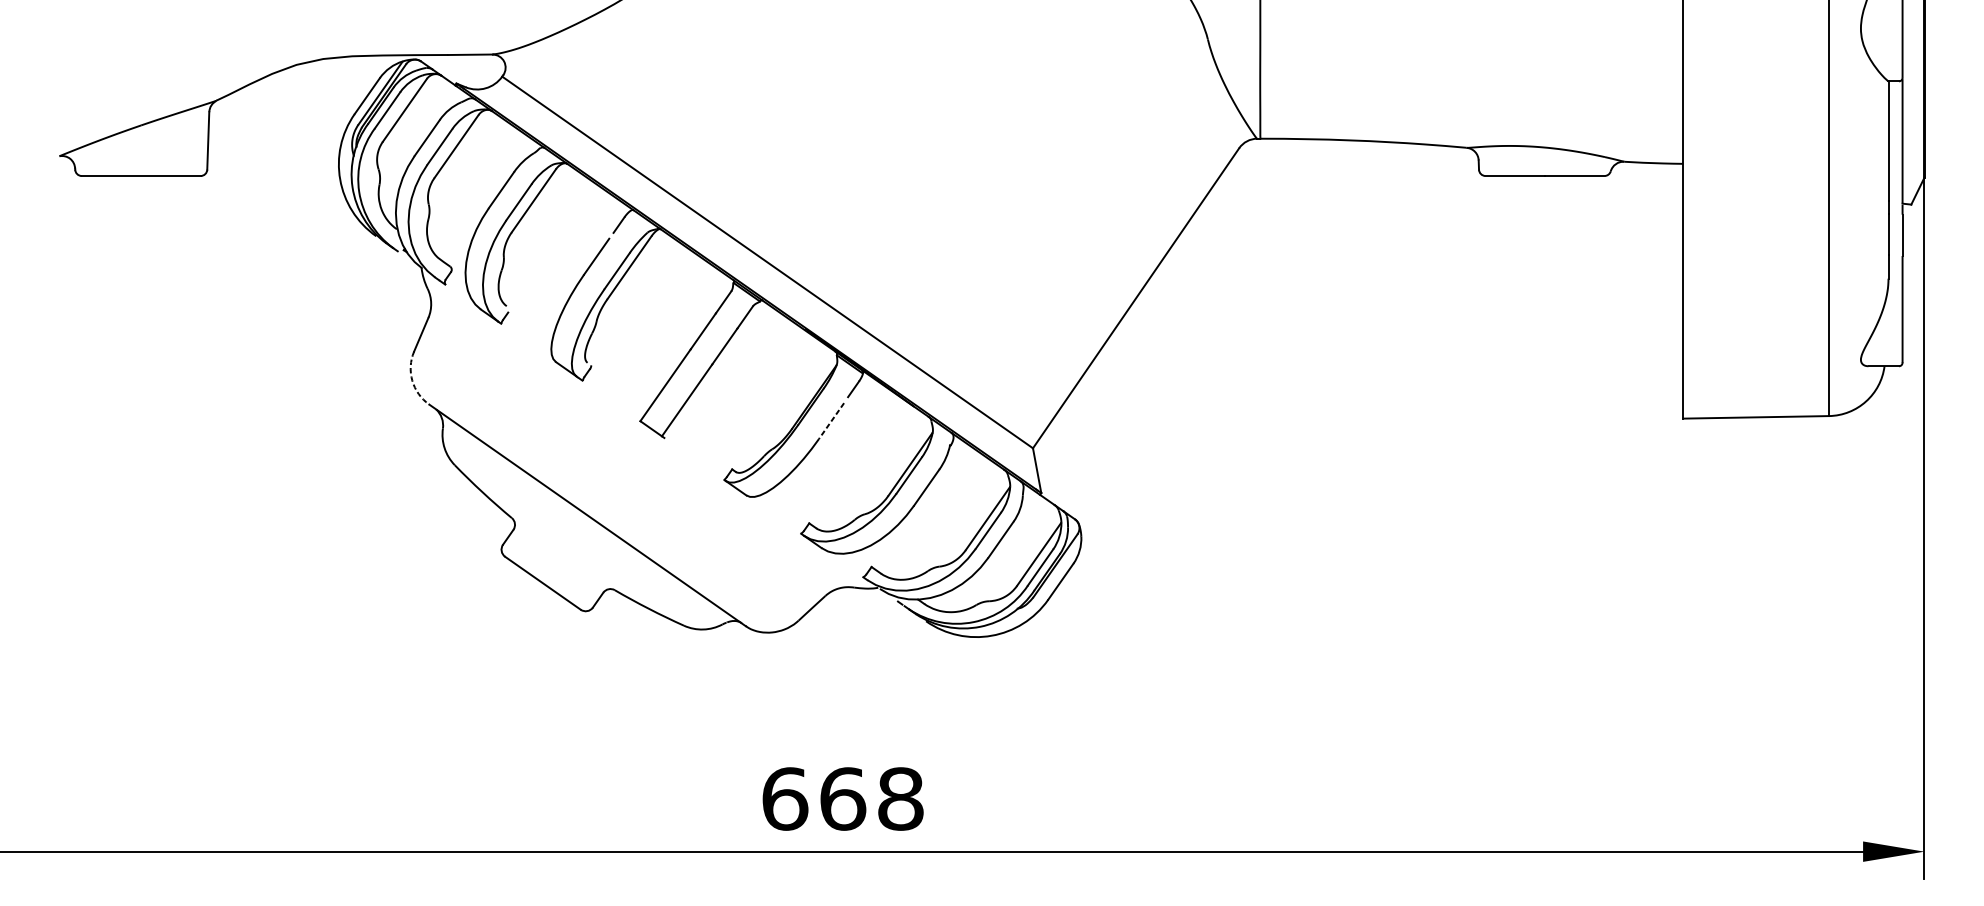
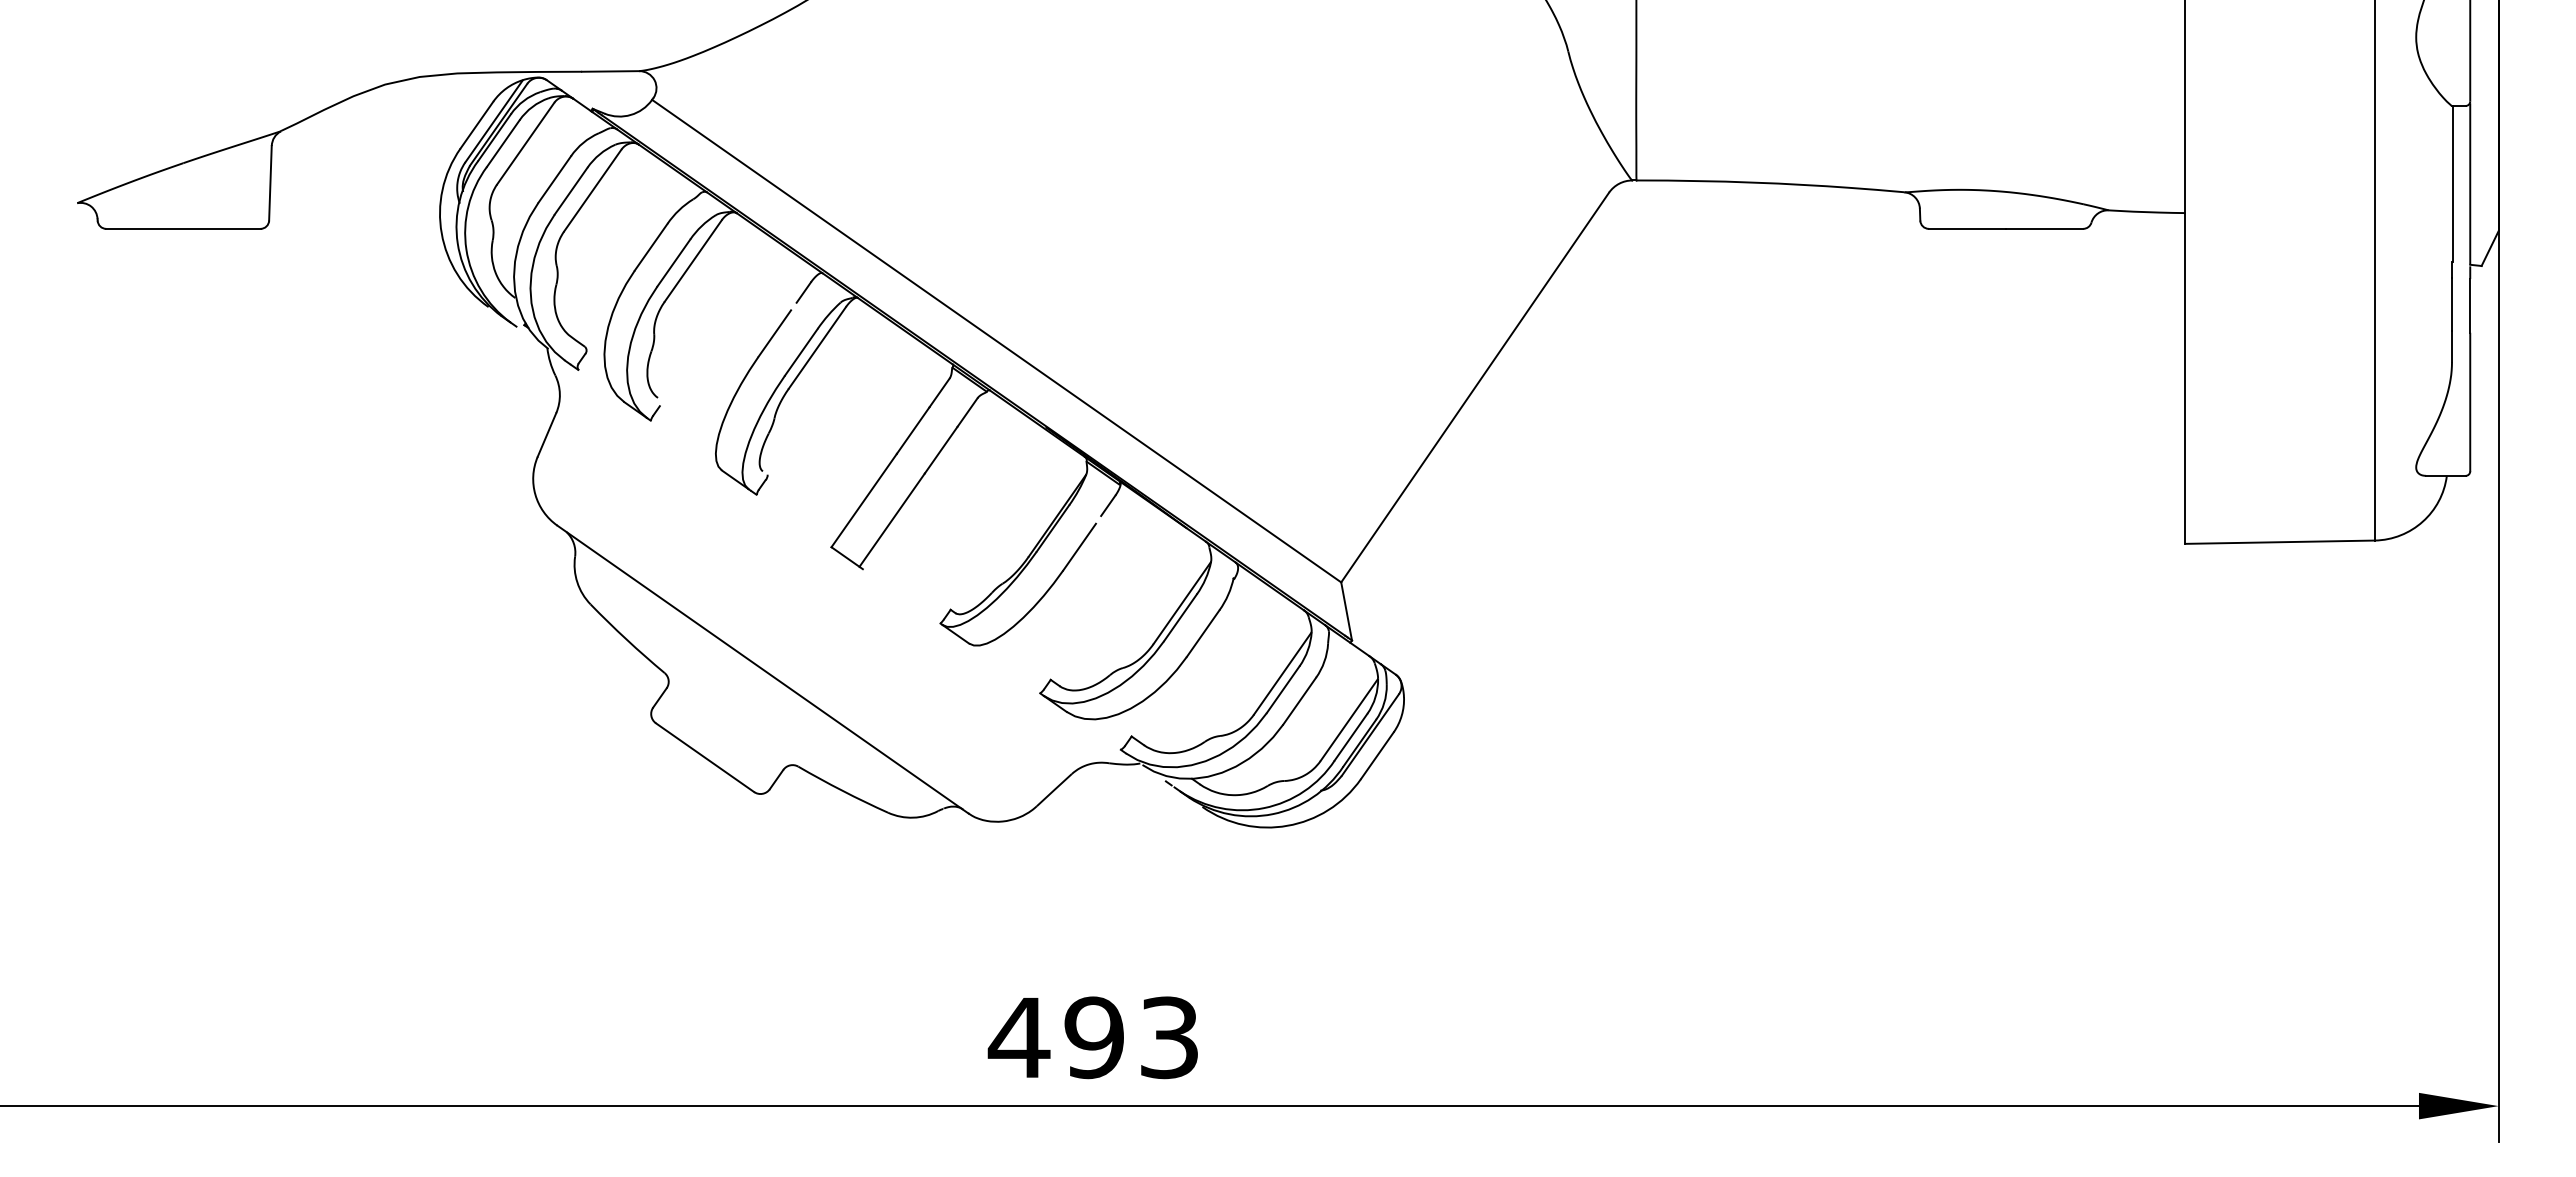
arc: (412, 380) -> (535, 494), dashed -> solid
line: (831, 421) -> (1079, 547), dashed -> solid
text: (842, 798) -> (1093, 1037), 668 -> 493

